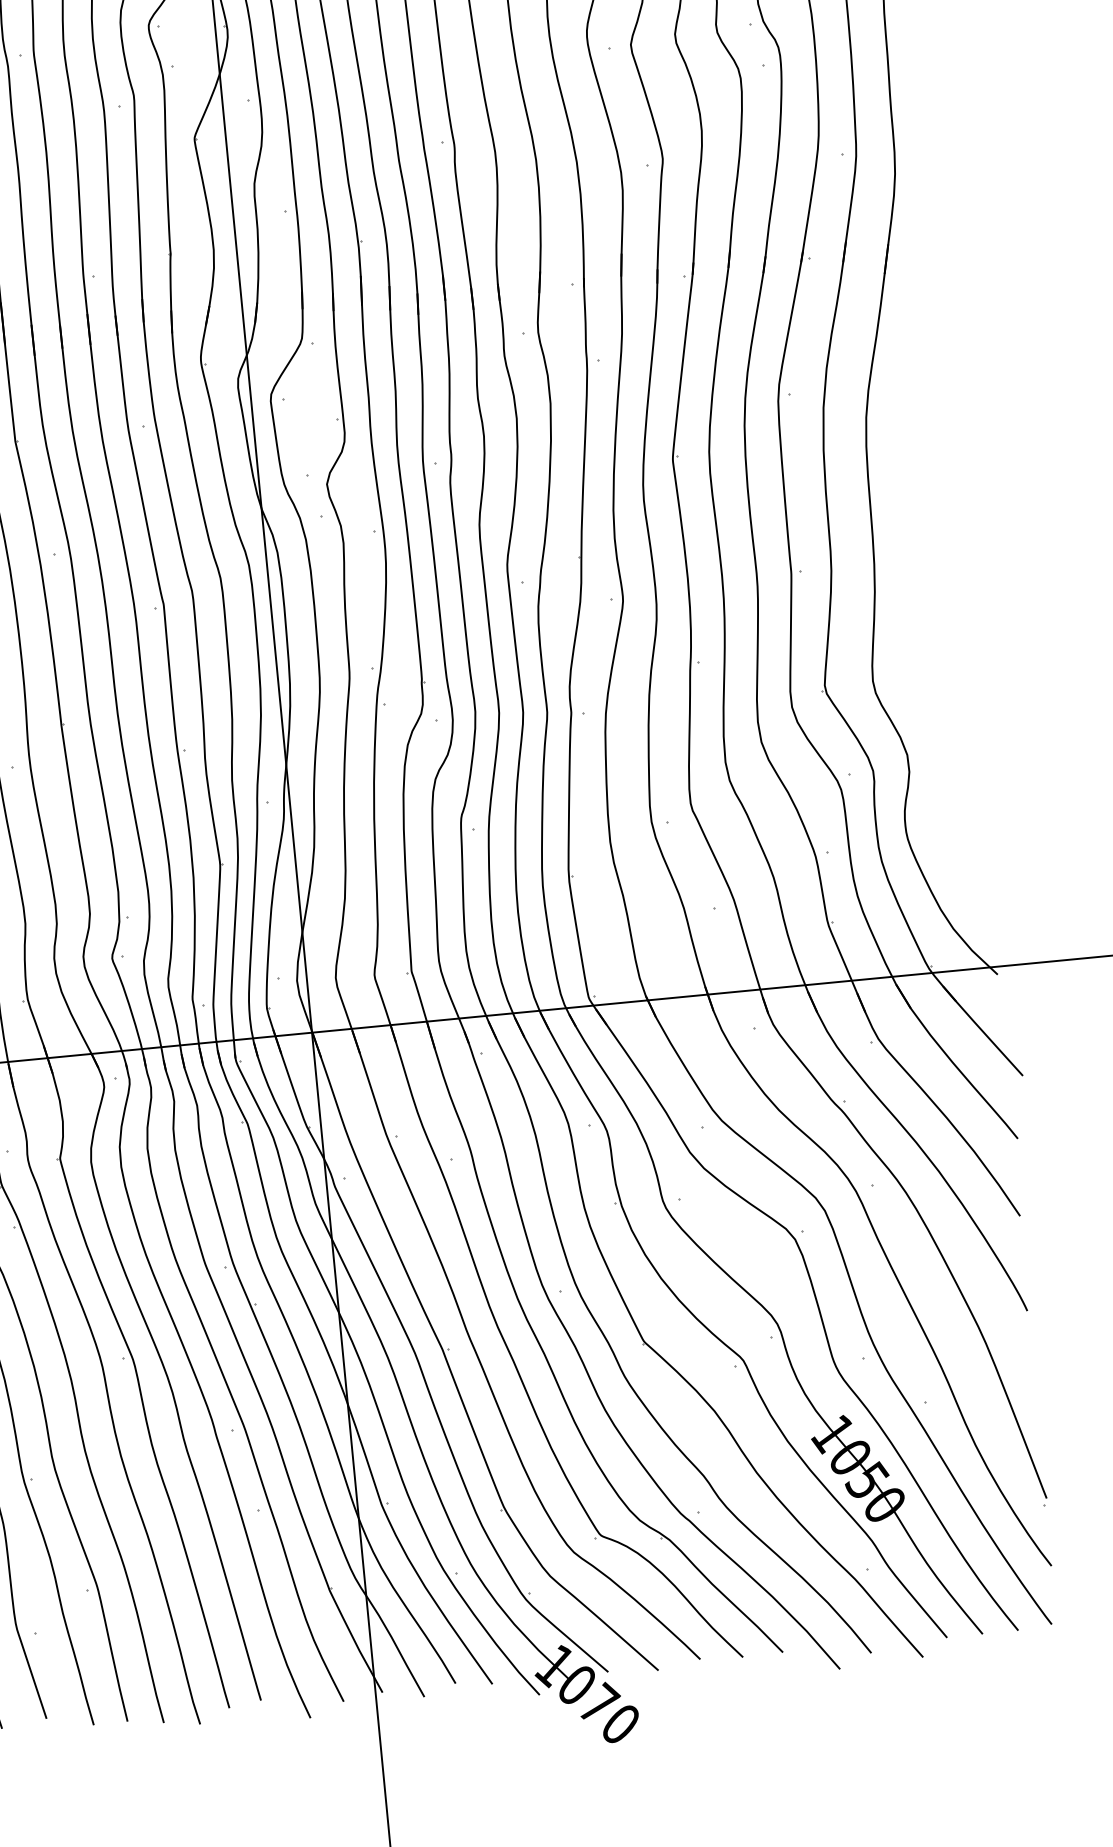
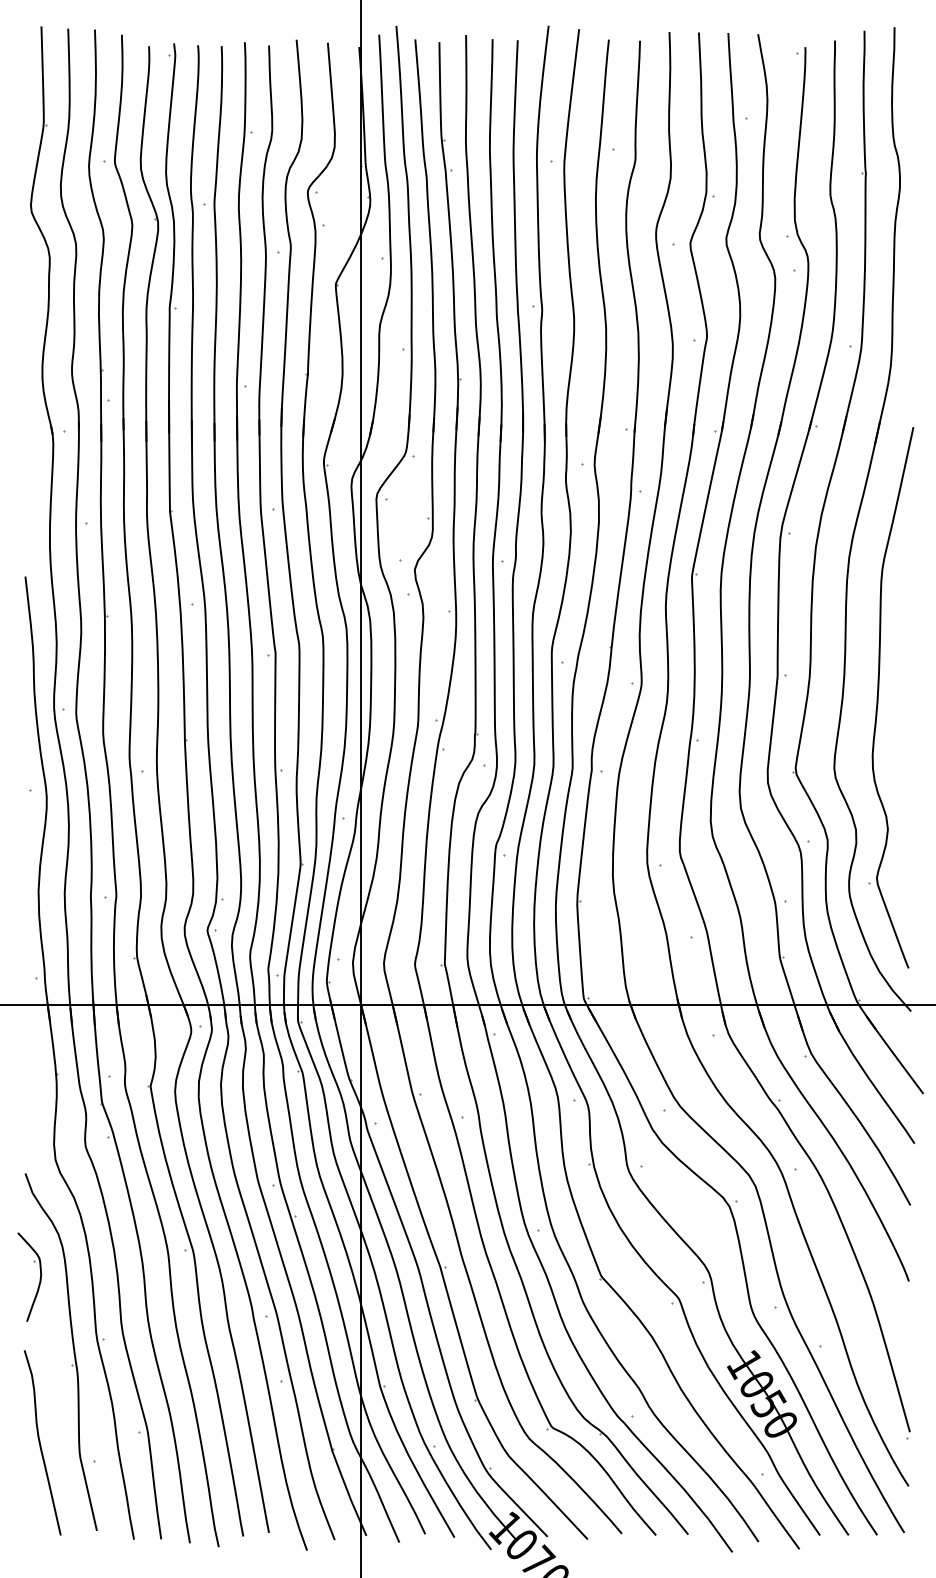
part: (919, 587) -> (878, 697), added

